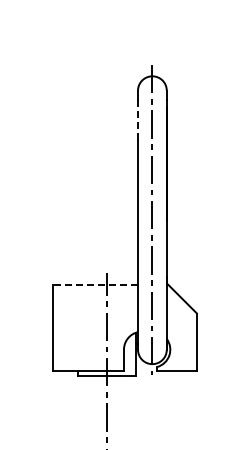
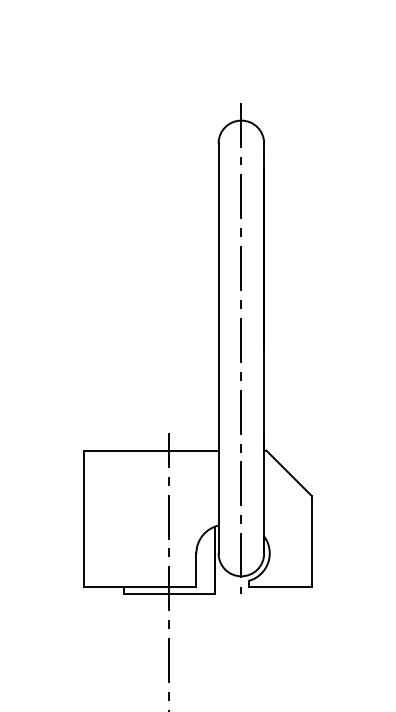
line: (138, 120) -> (219, 190), dashed -> solid
line: (95, 284) -> (151, 450), dashed -> solid

